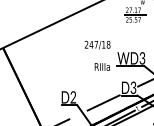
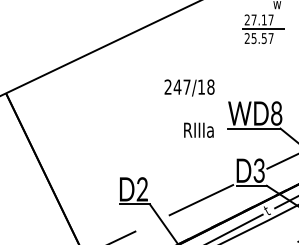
text: (142, 58) -> (276, 113), WD3 -> WD8

